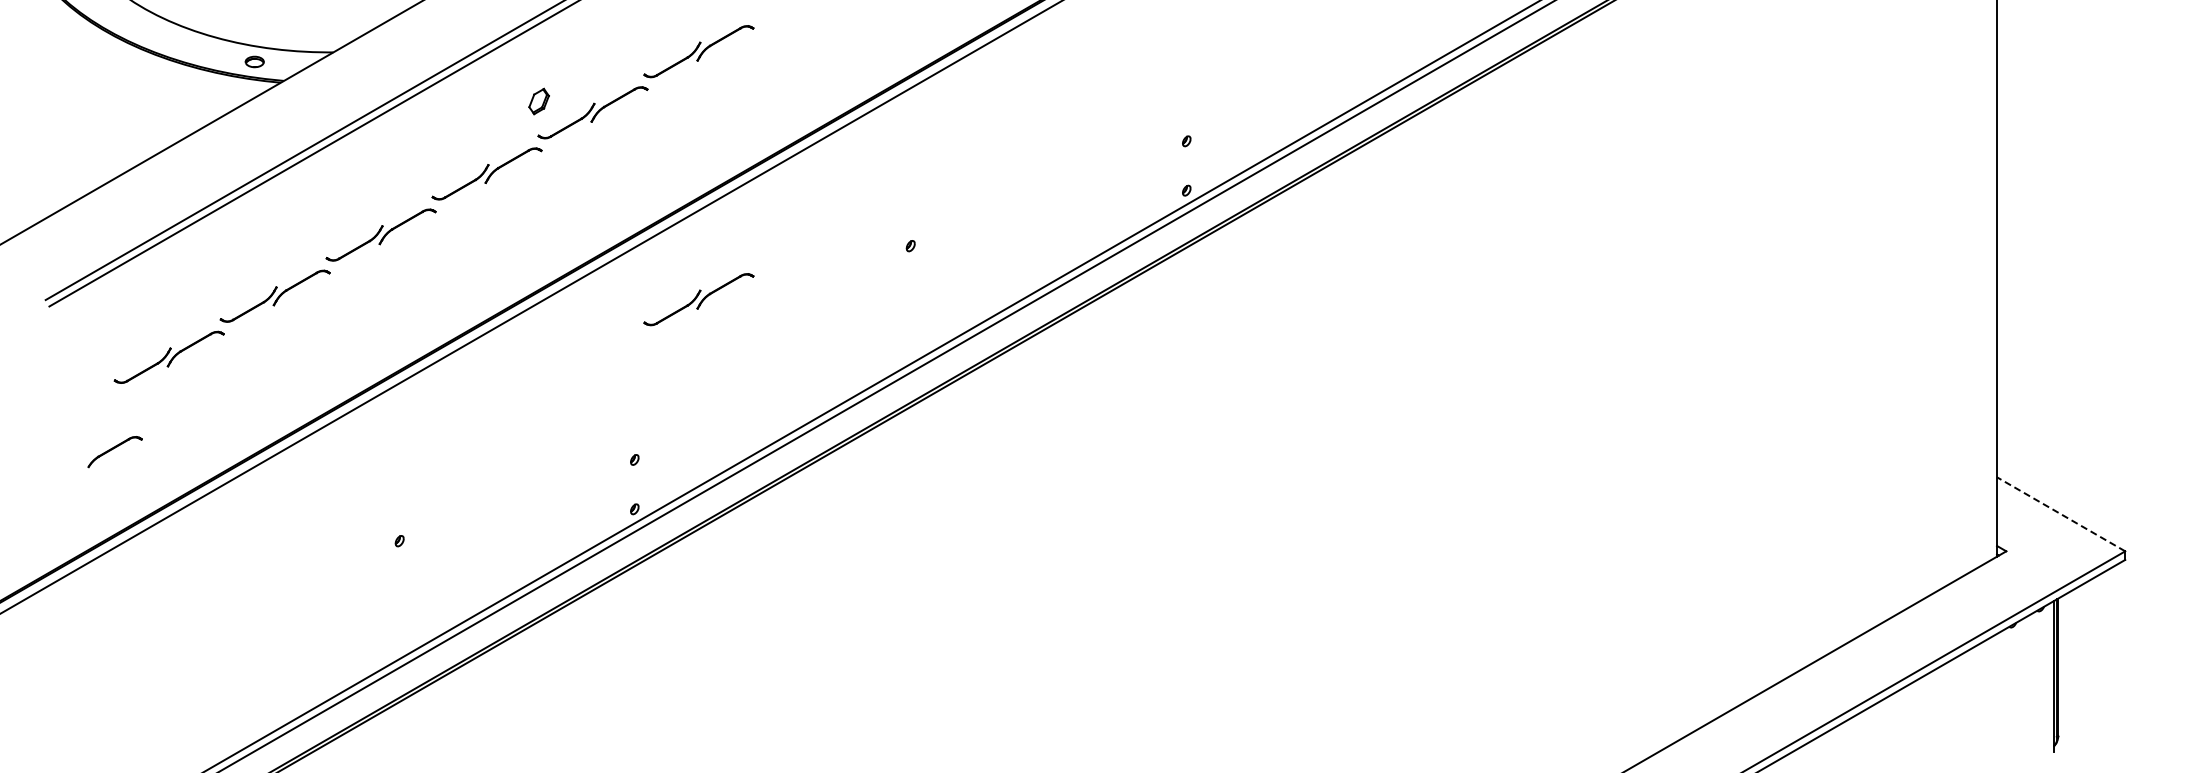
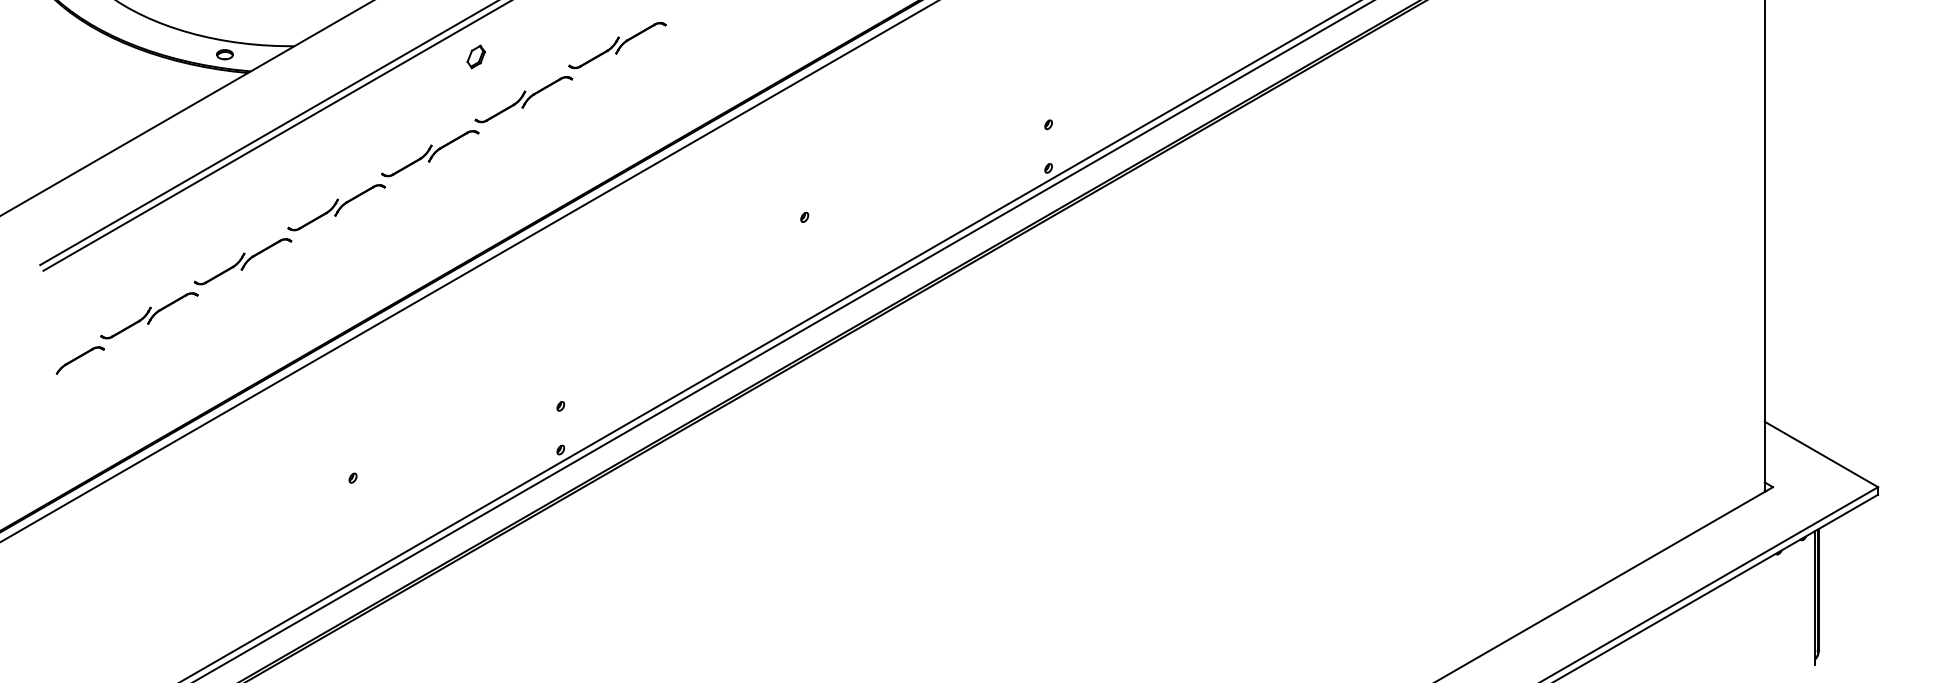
part: (538, 101) -> (475, 56), moved
part: (698, 299) -> (617, 264), removed
part: (114, 452) -> (79, 360), moved
line: (2060, 514) -> (1820, 454), dashed -> solid

